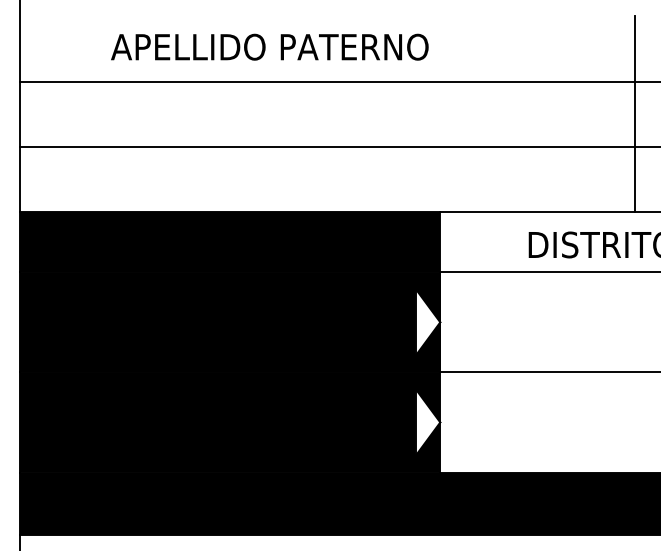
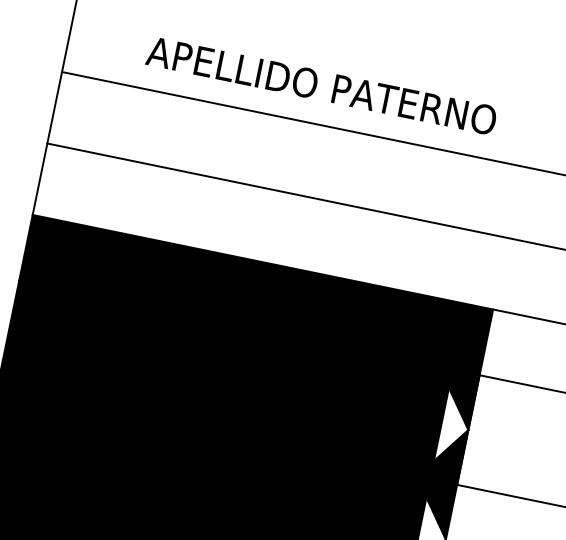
text: (269, 46) -> (321, 85), moved

